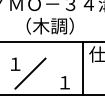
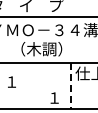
line: (83, 68) -> (70, 85), solid -> dashed
line: (30, 73) -> (24, 90), removed

